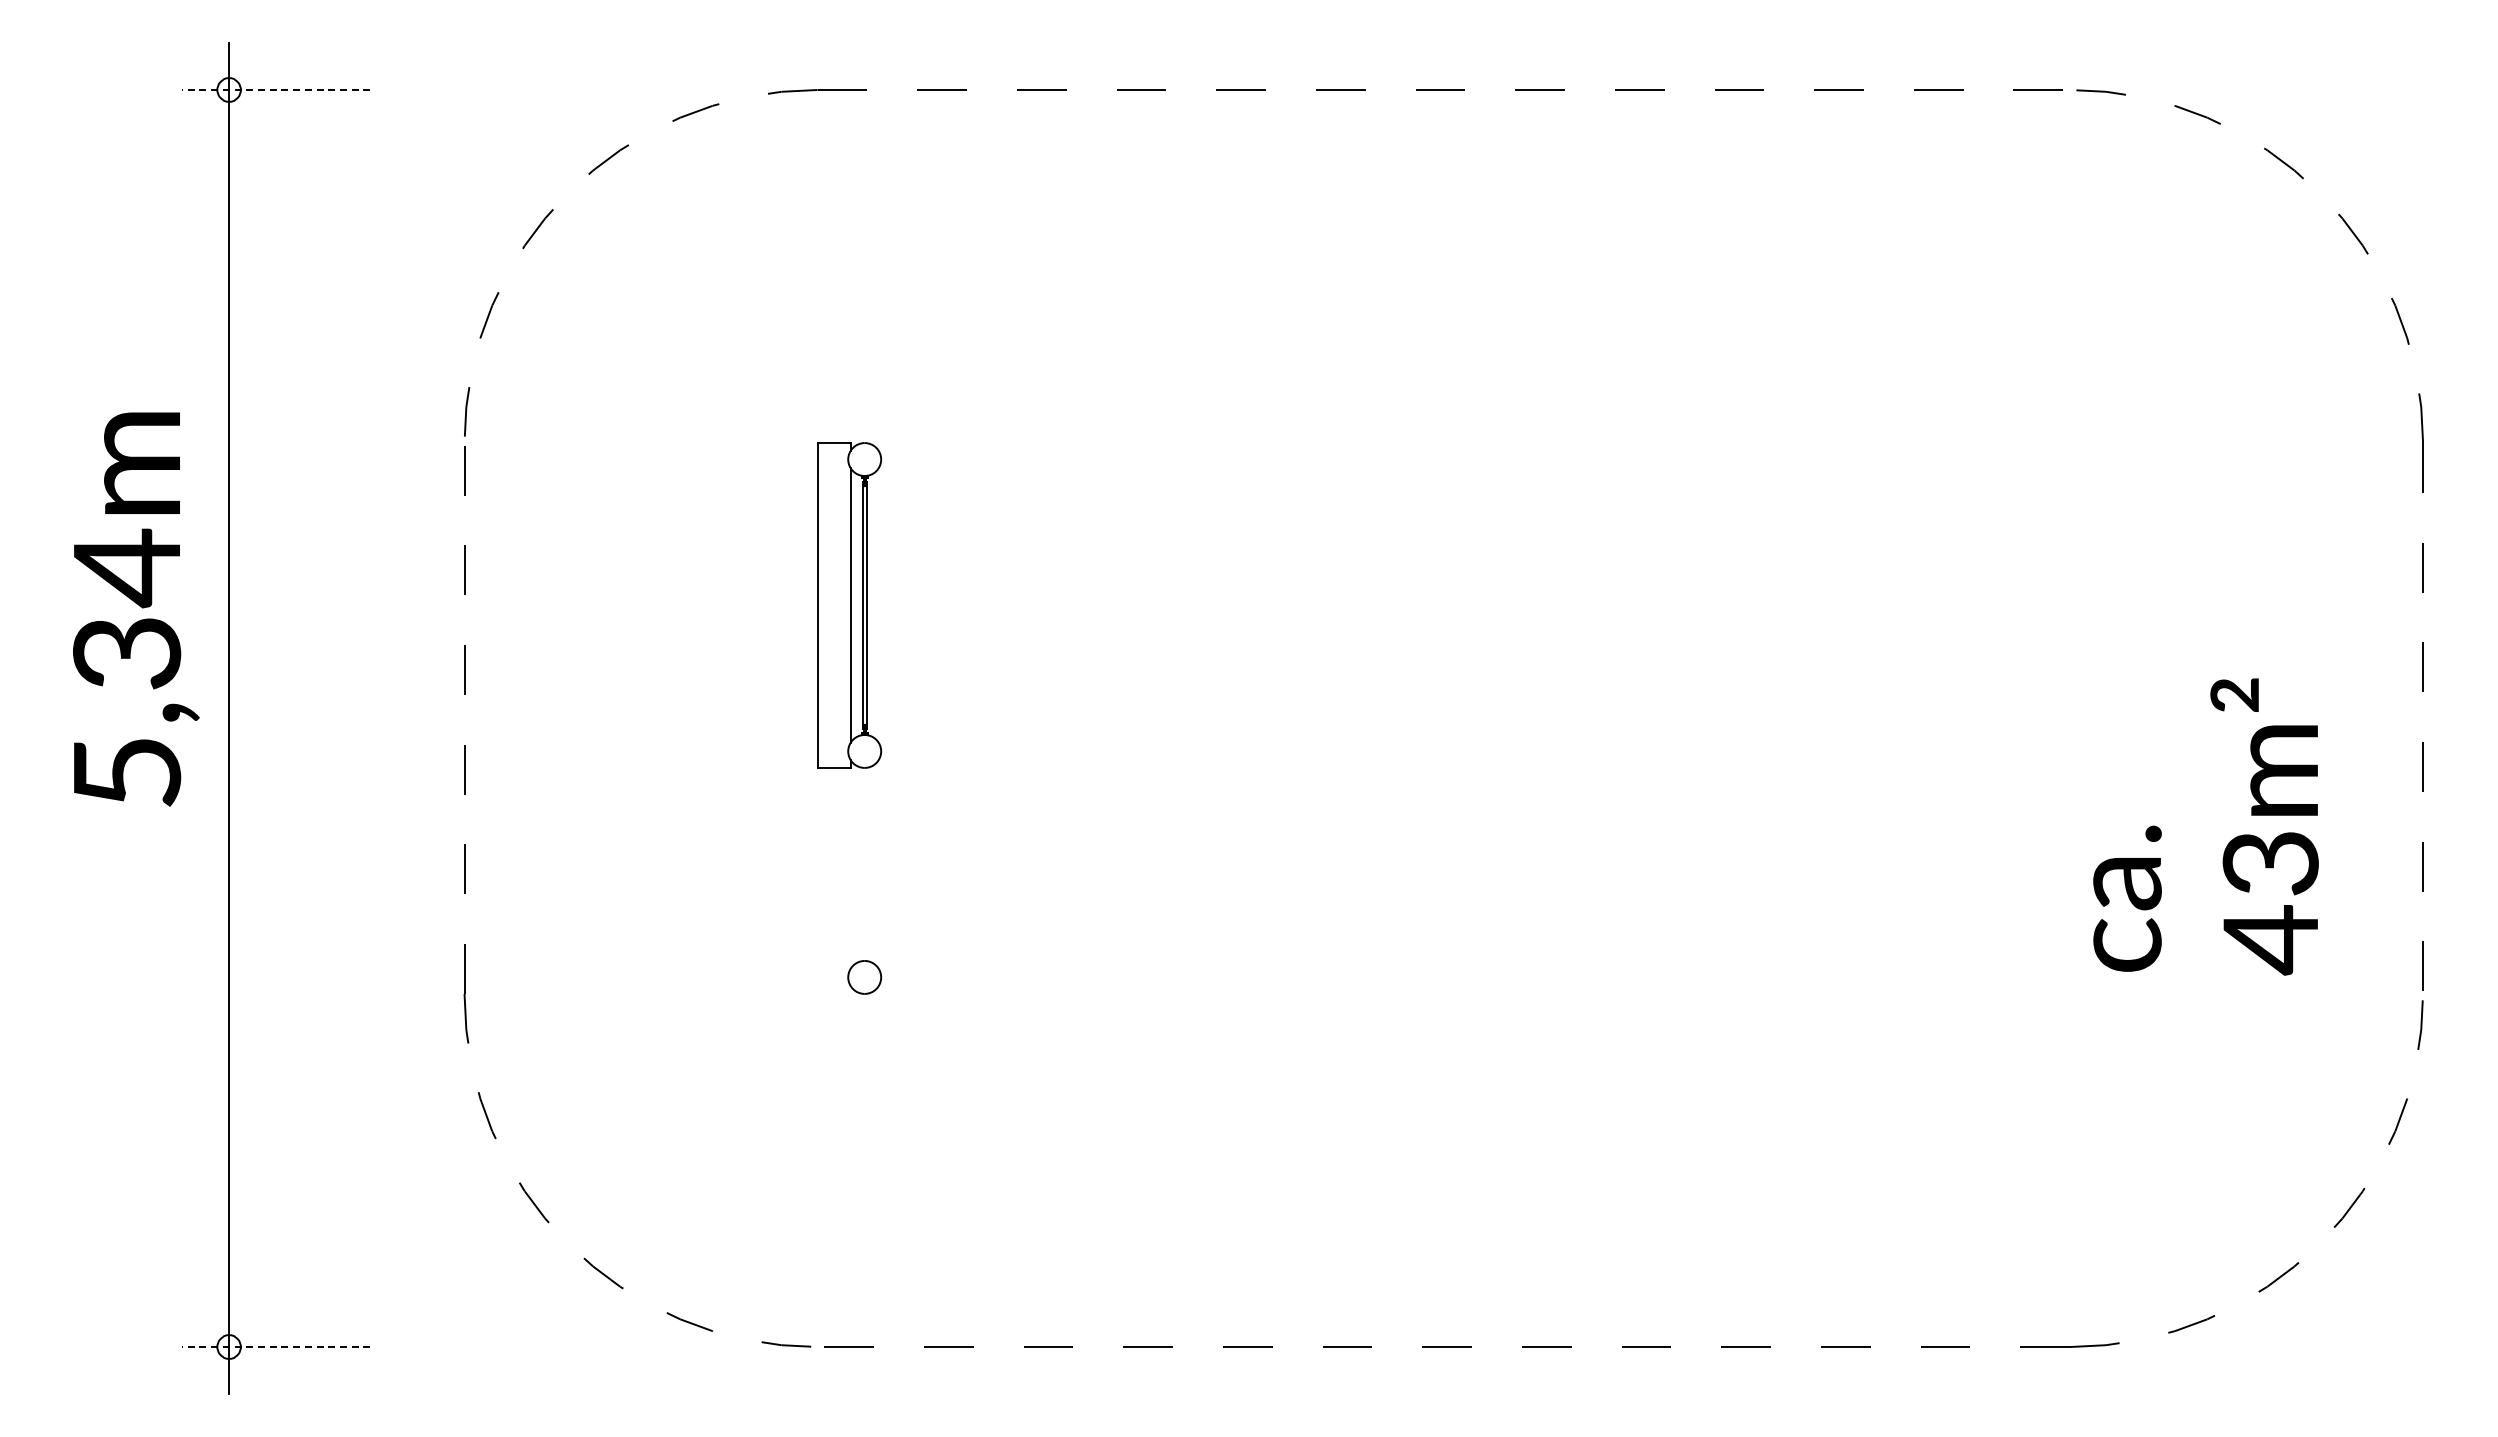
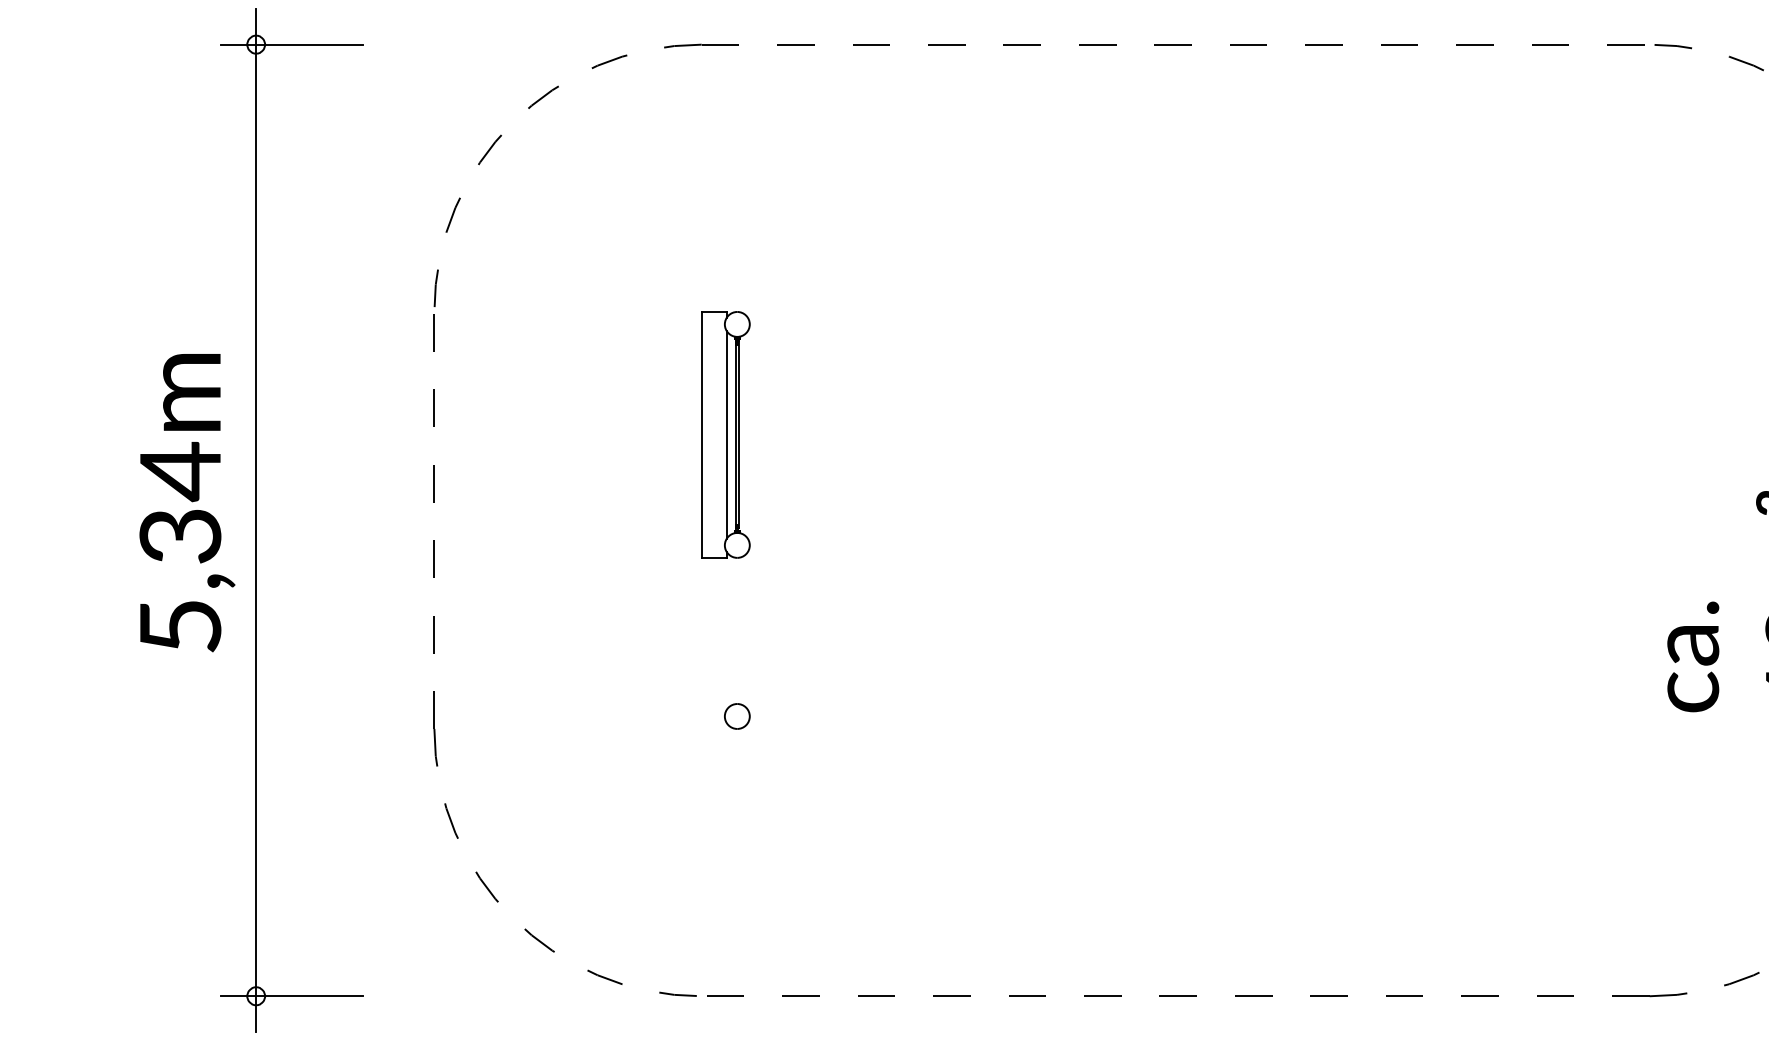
line: (275, 89) -> (291, 44), dashed -> solid
text: (136, 609) -> (187, 503), moved
line: (275, 1347) -> (291, 996), dashed -> solid

